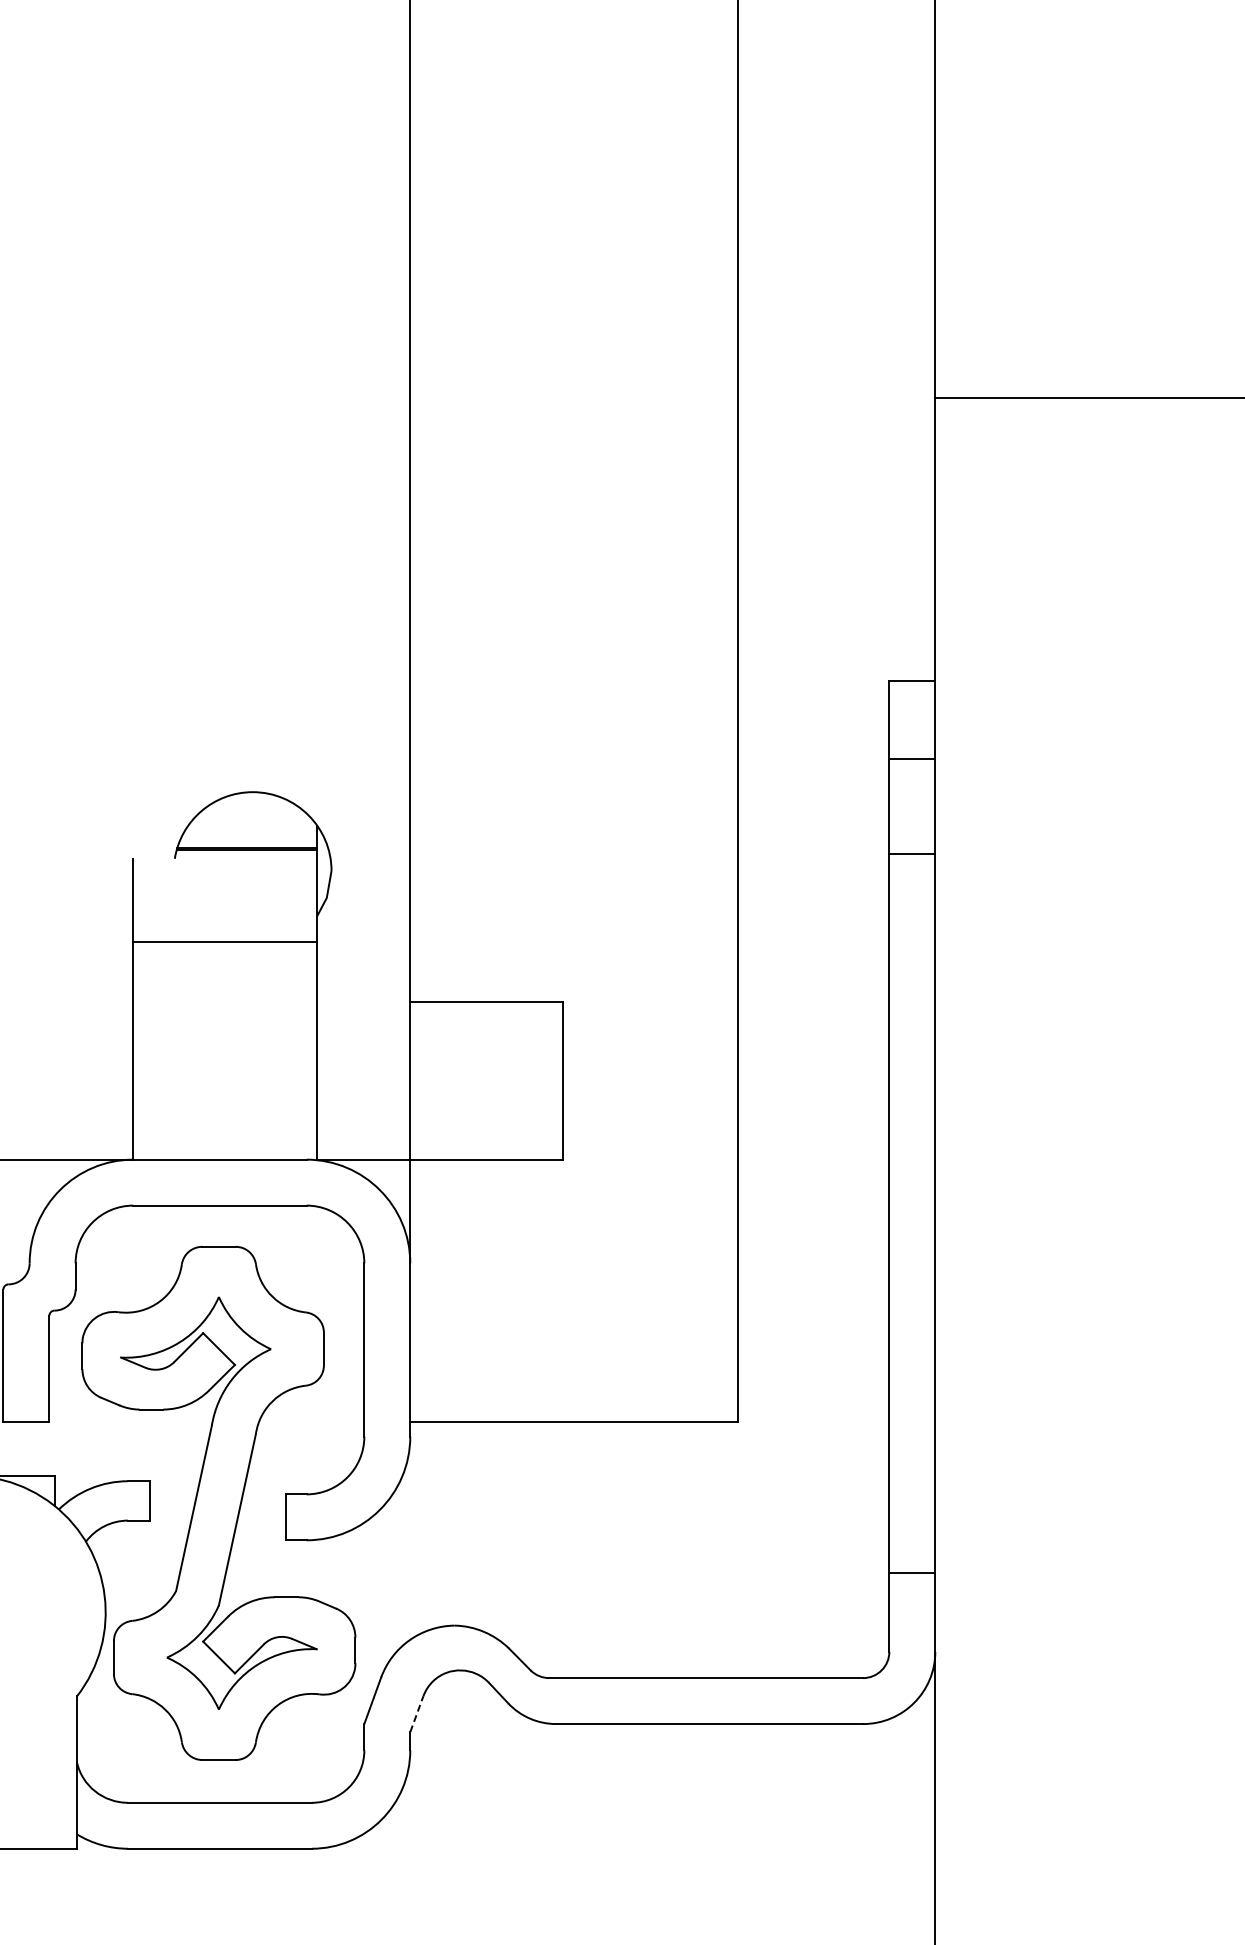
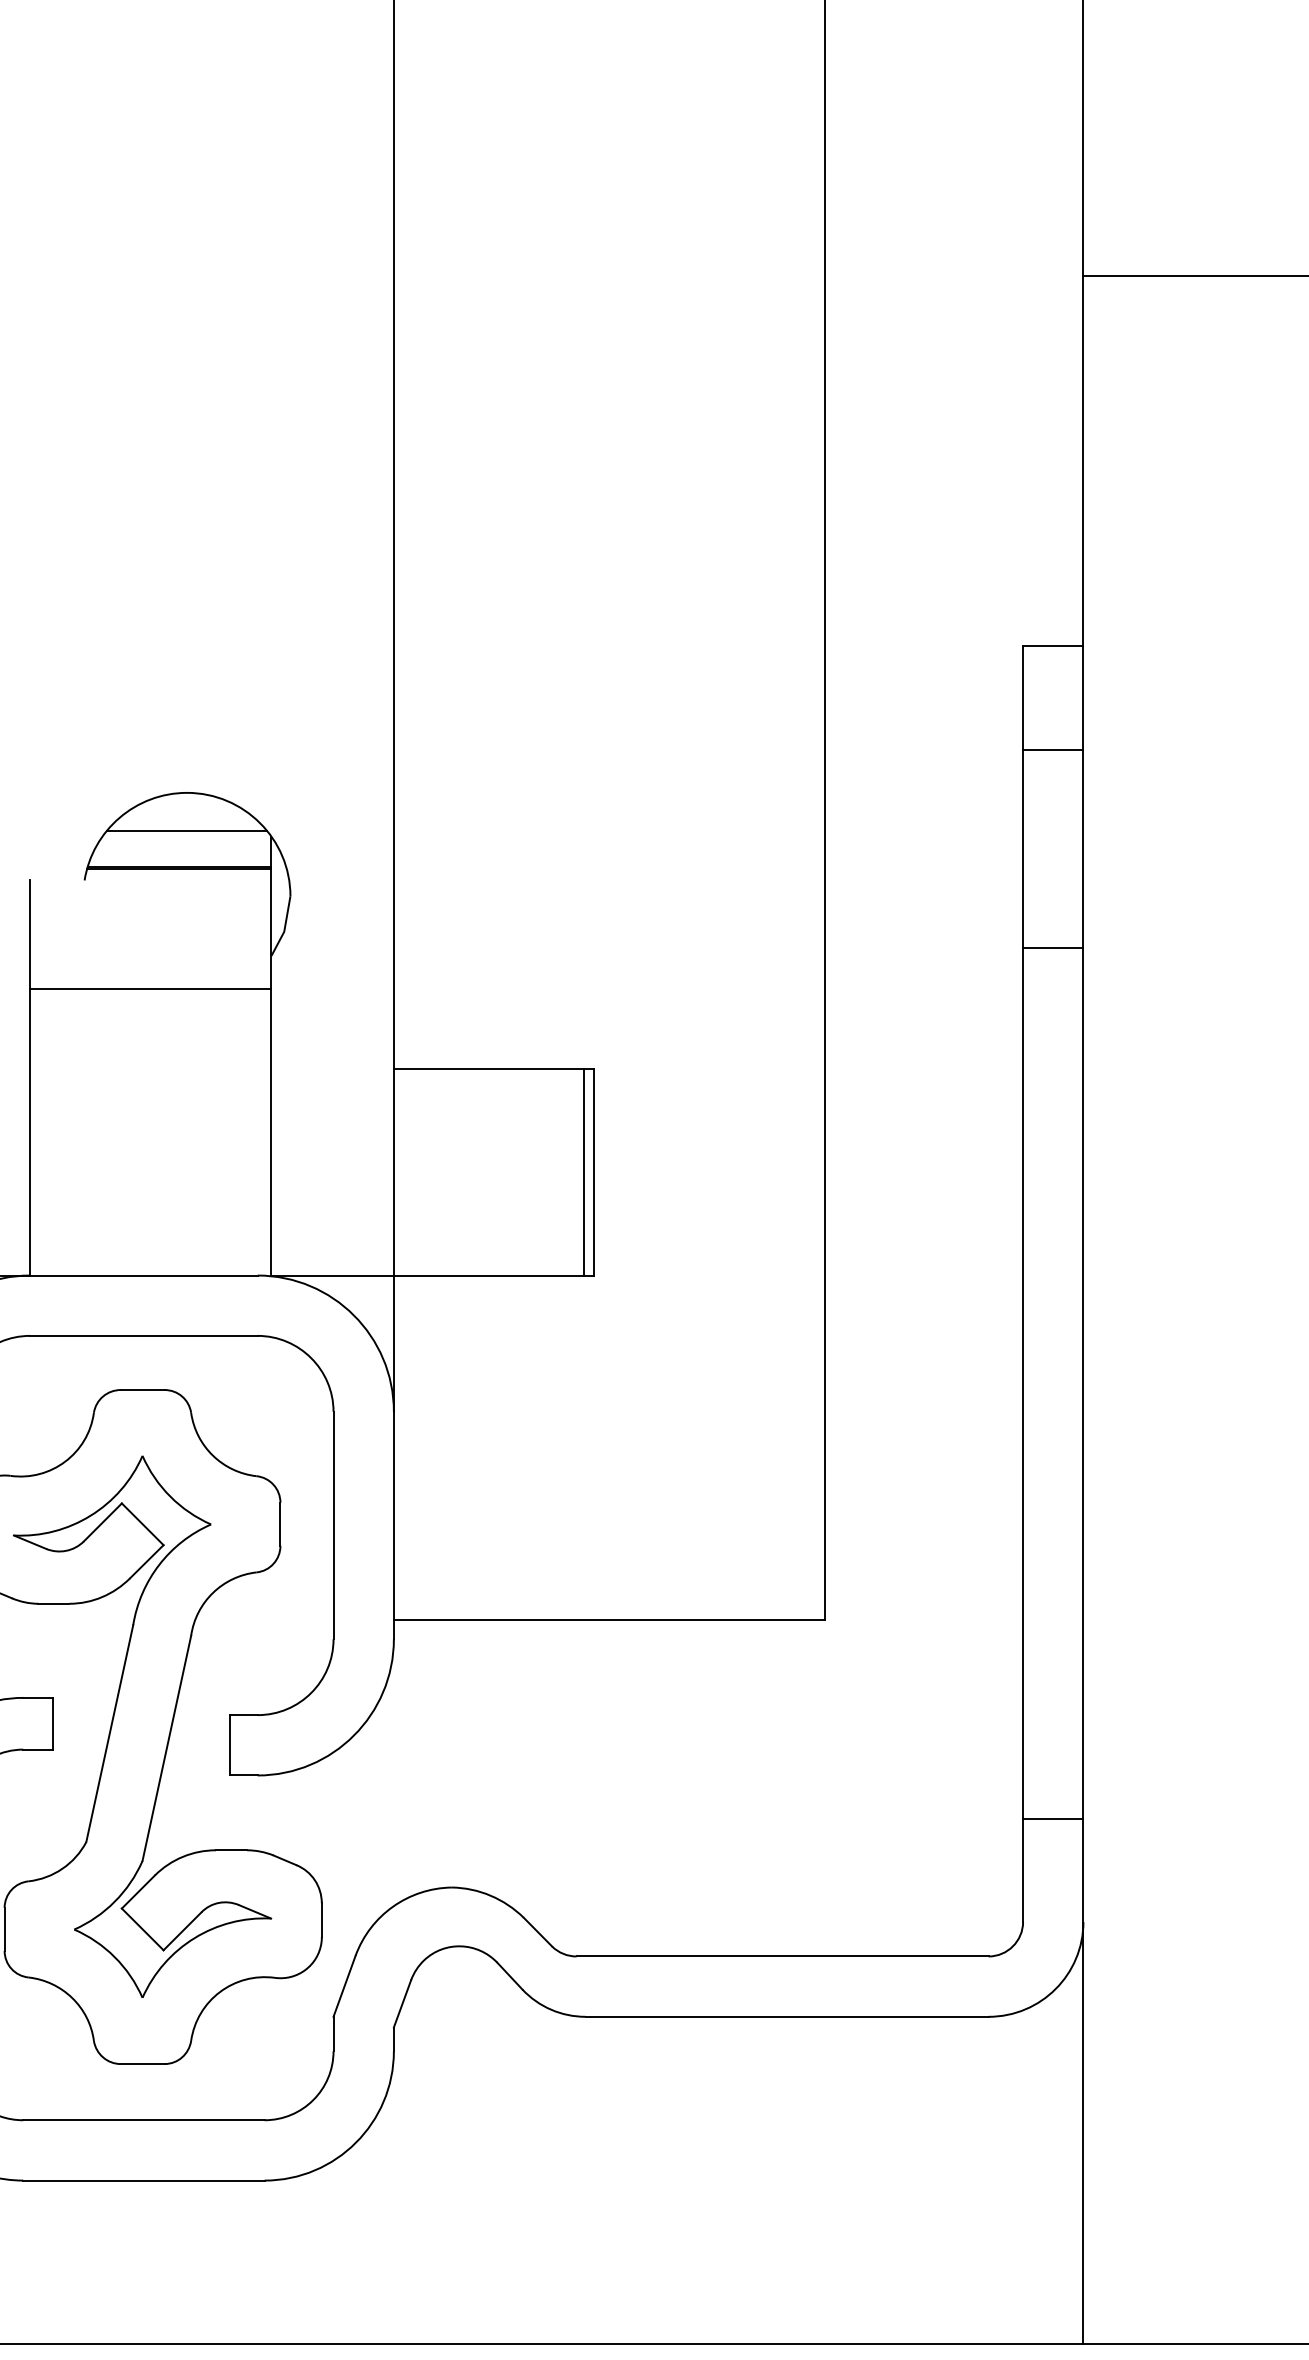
line: (252, 821) -> (186, 831), added
line: (912, 854) -> (1053, 948), moved
line: (554, 1080) -> (583, 1171), added
line: (417, 1713) -> (403, 2002), dashed -> solid

